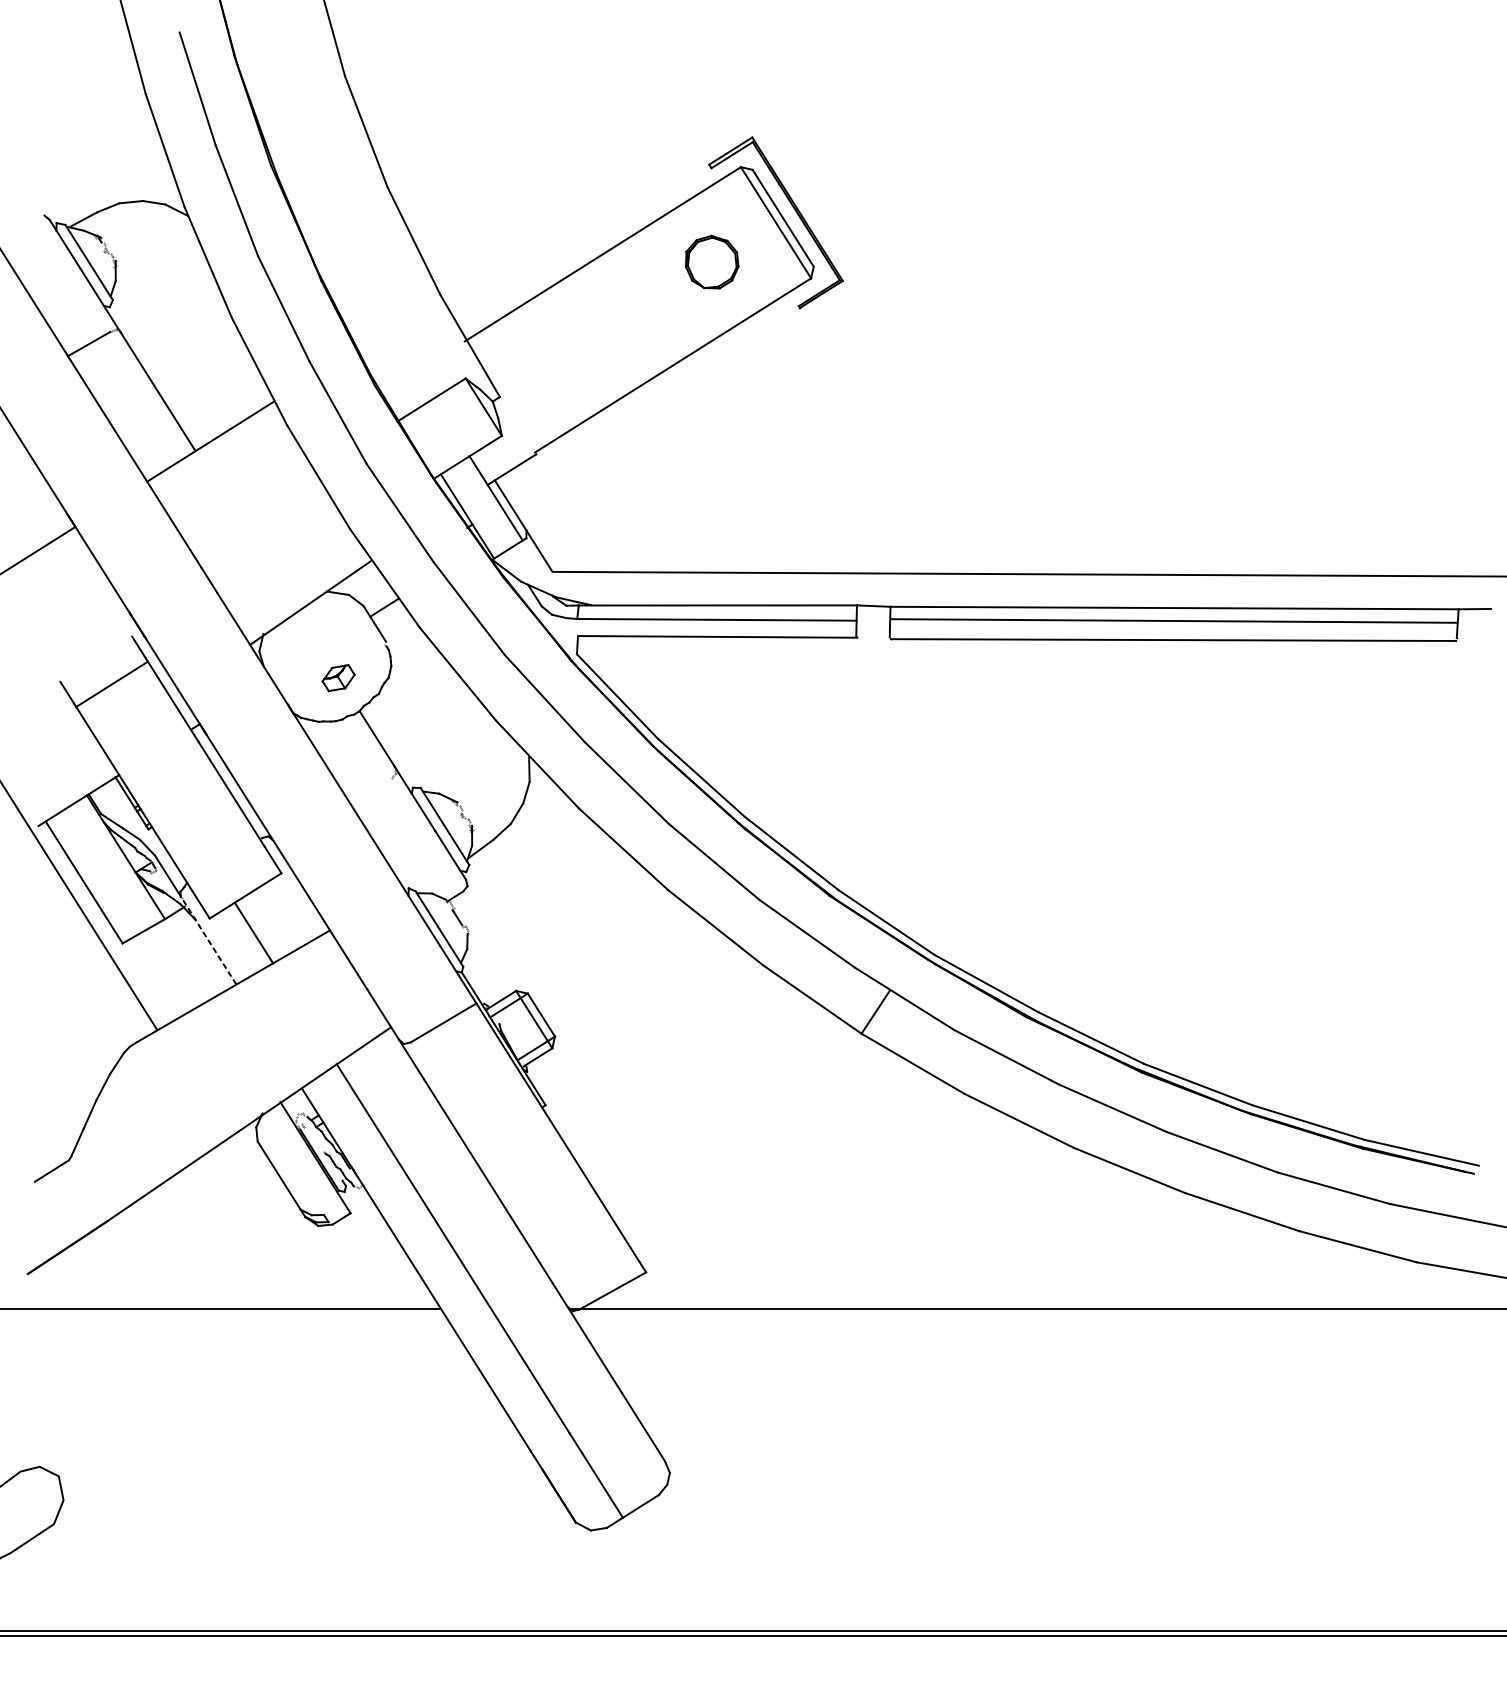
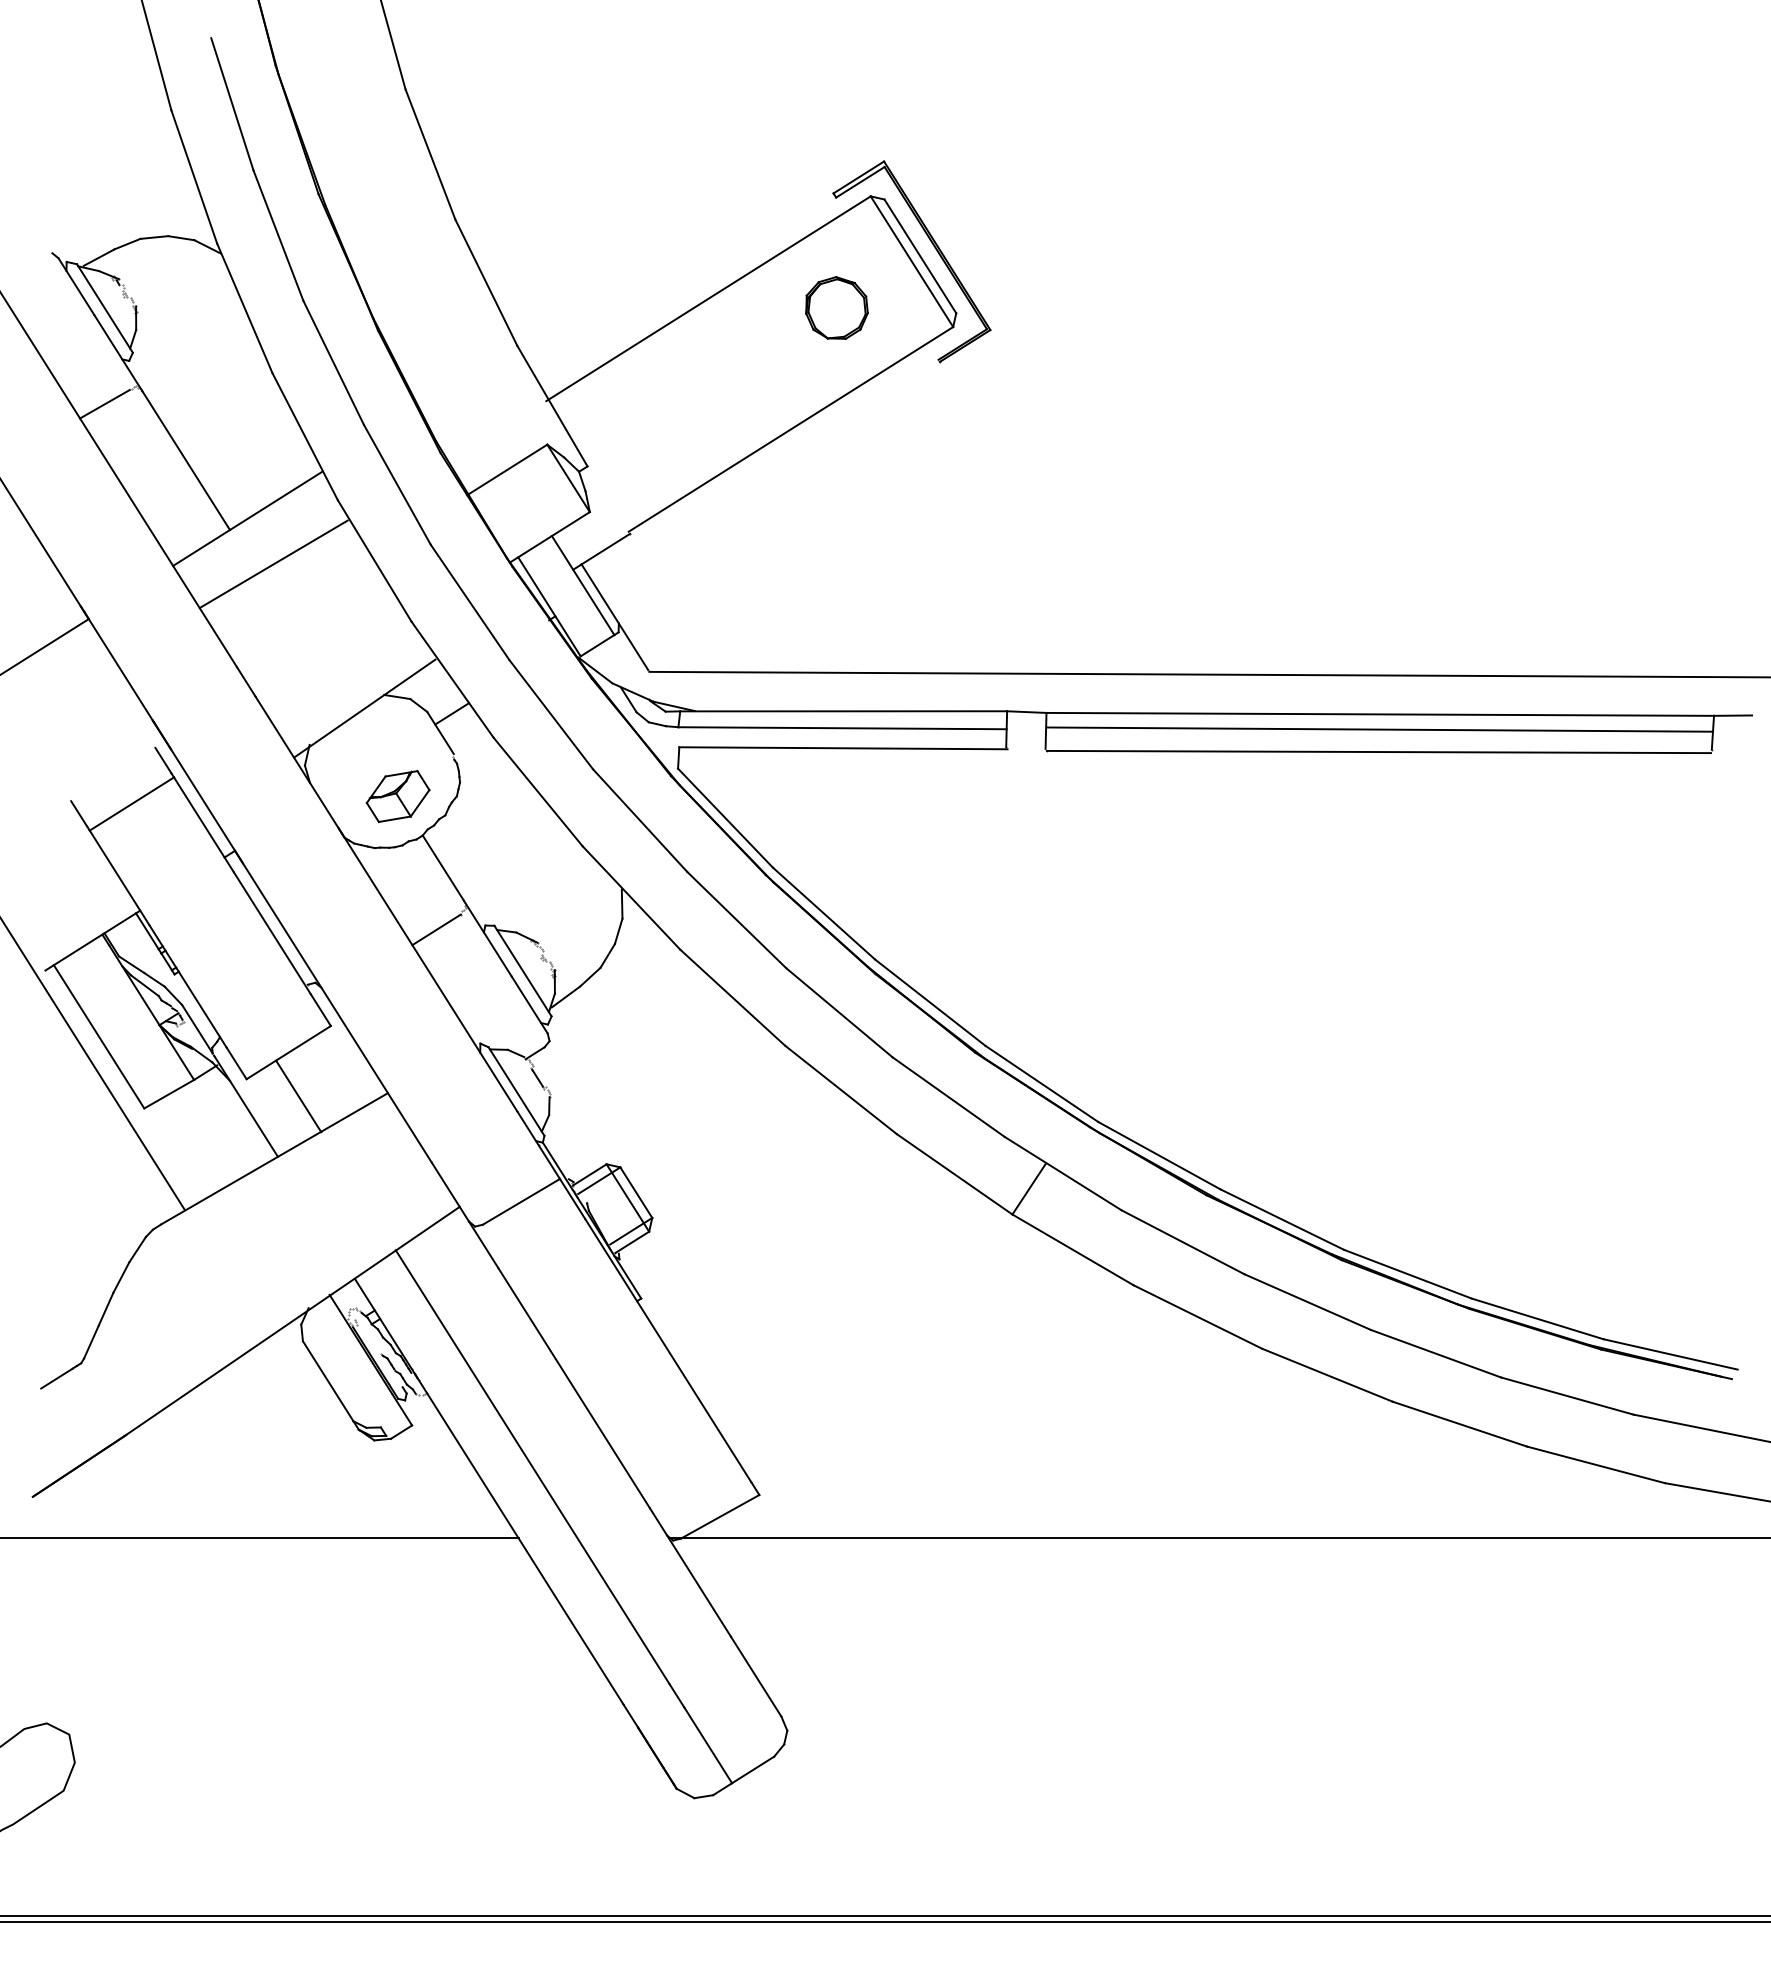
line: (232, 480) -> (273, 564), added
part: (338, 677) -> (397, 796), size x1.67
line: (371, 791) -> (436, 929), added
line: (208, 941) -> (245, 1106), dashed -> solid

